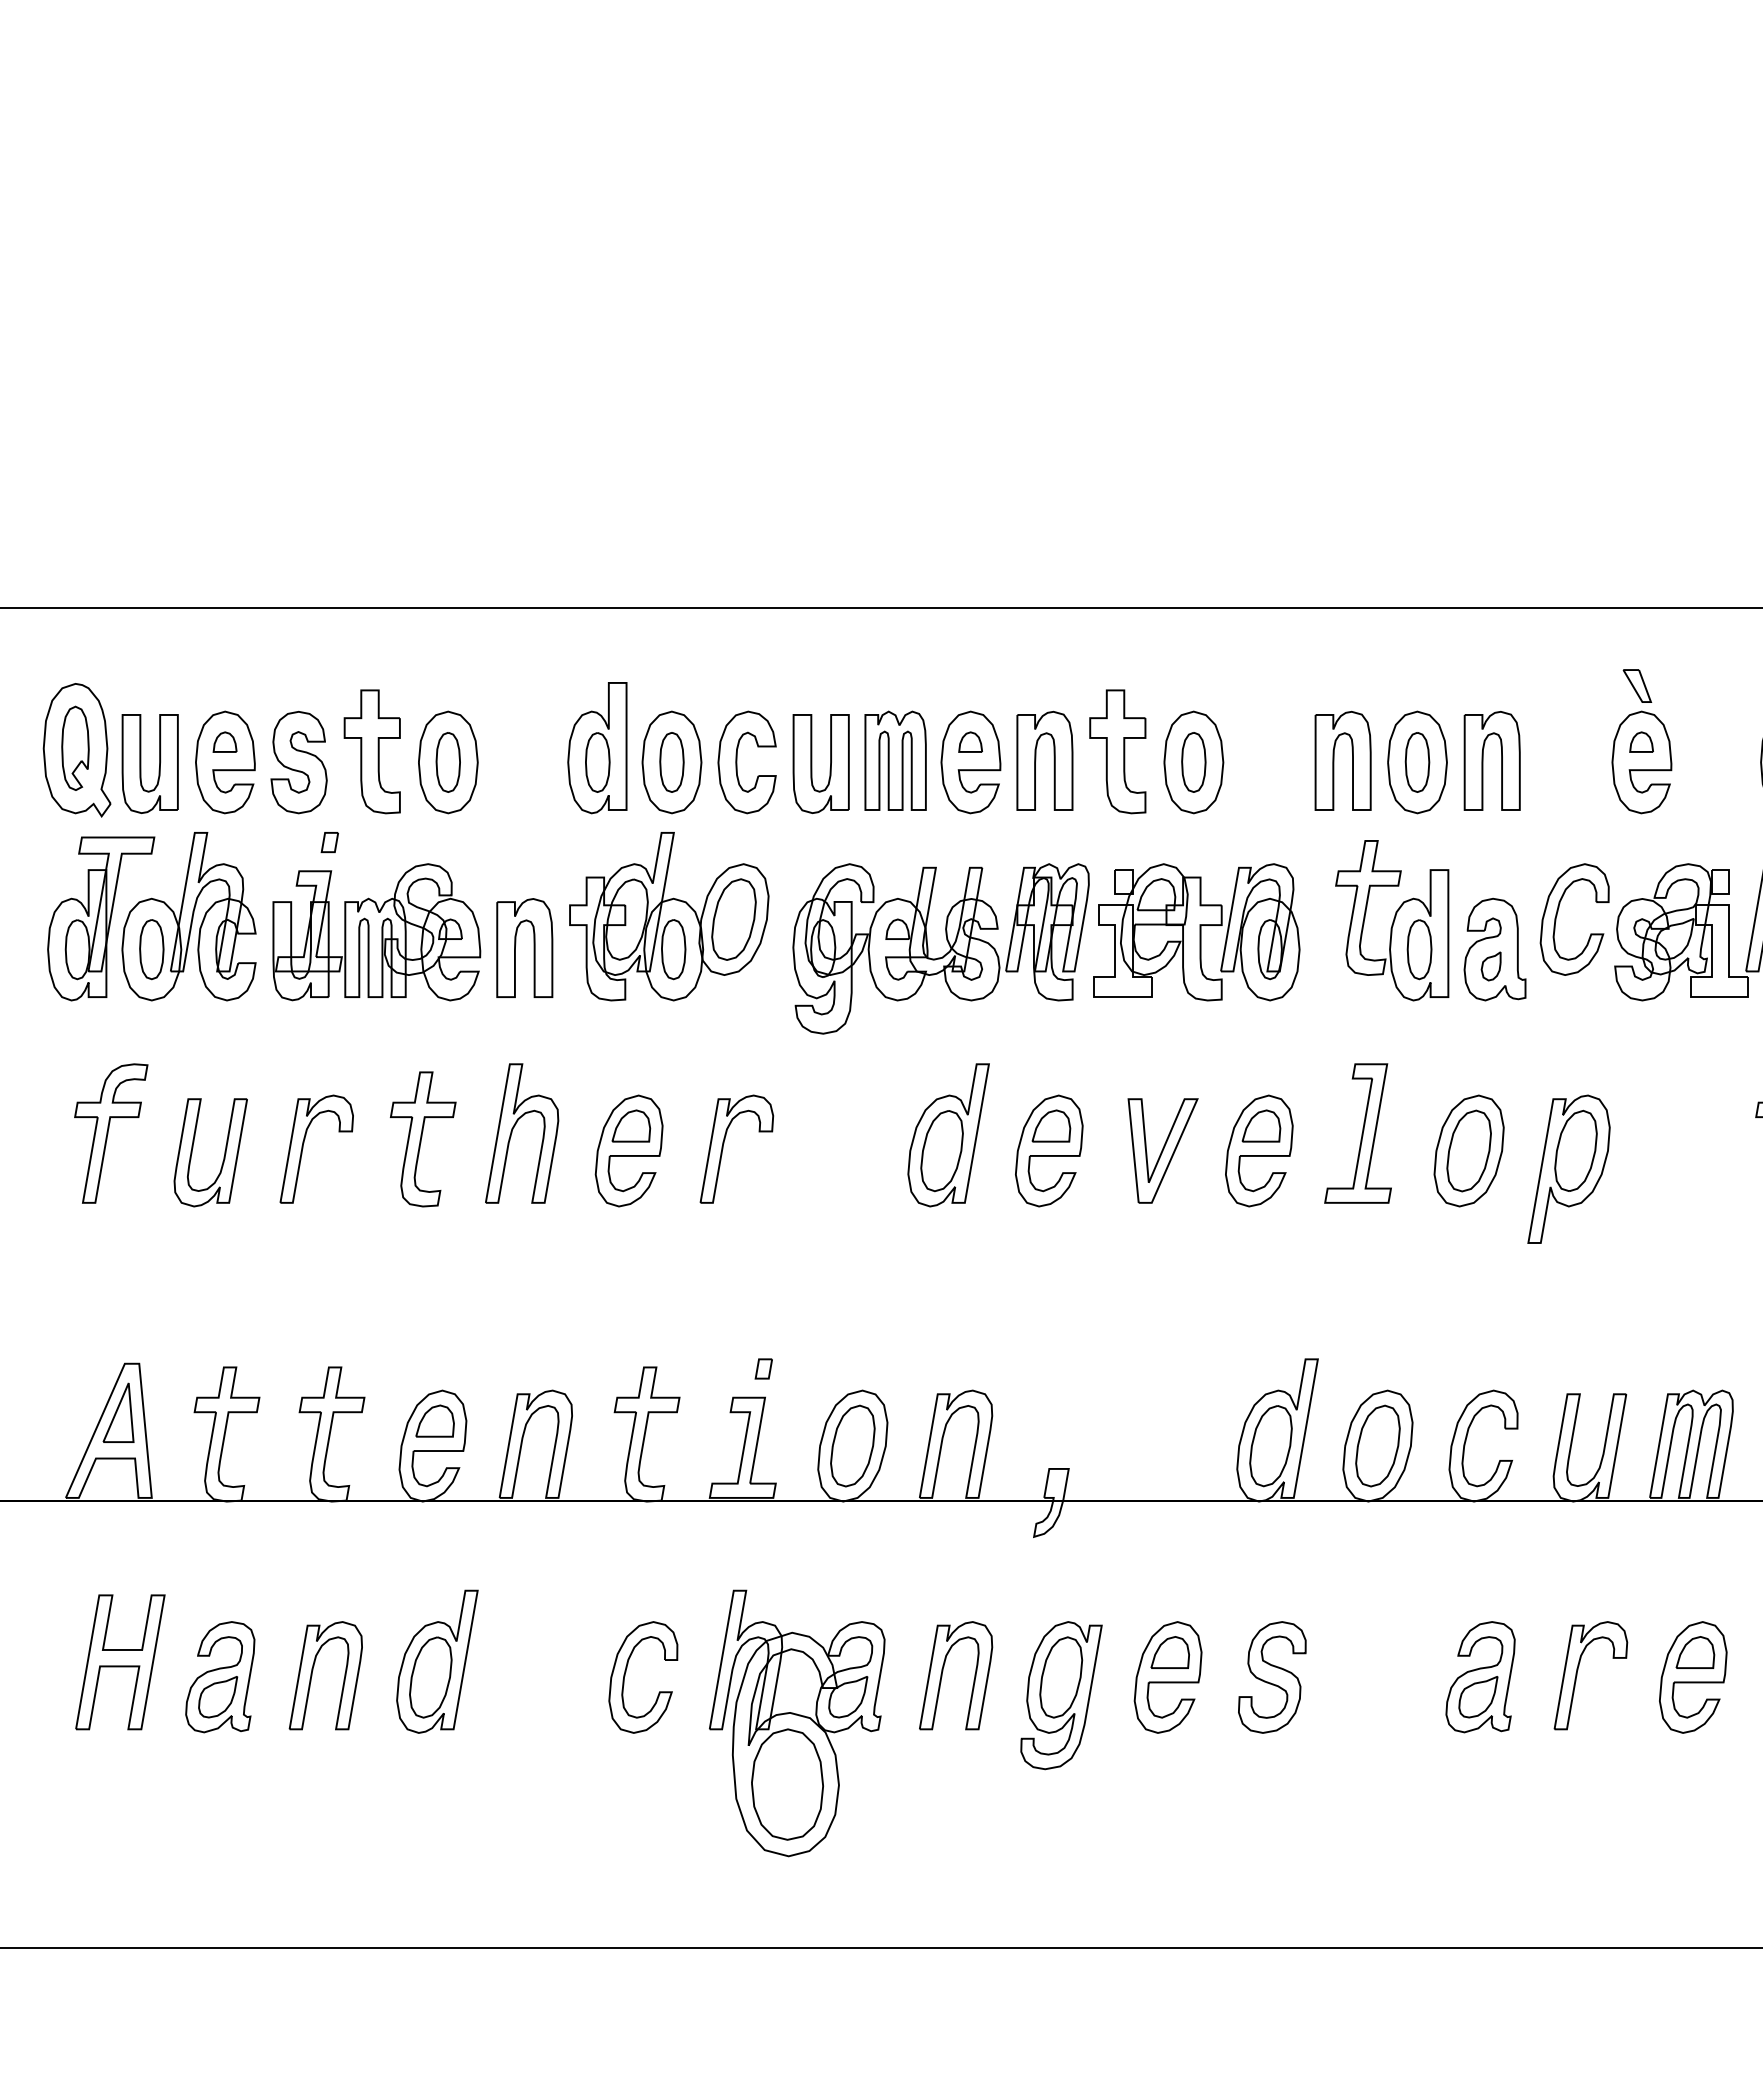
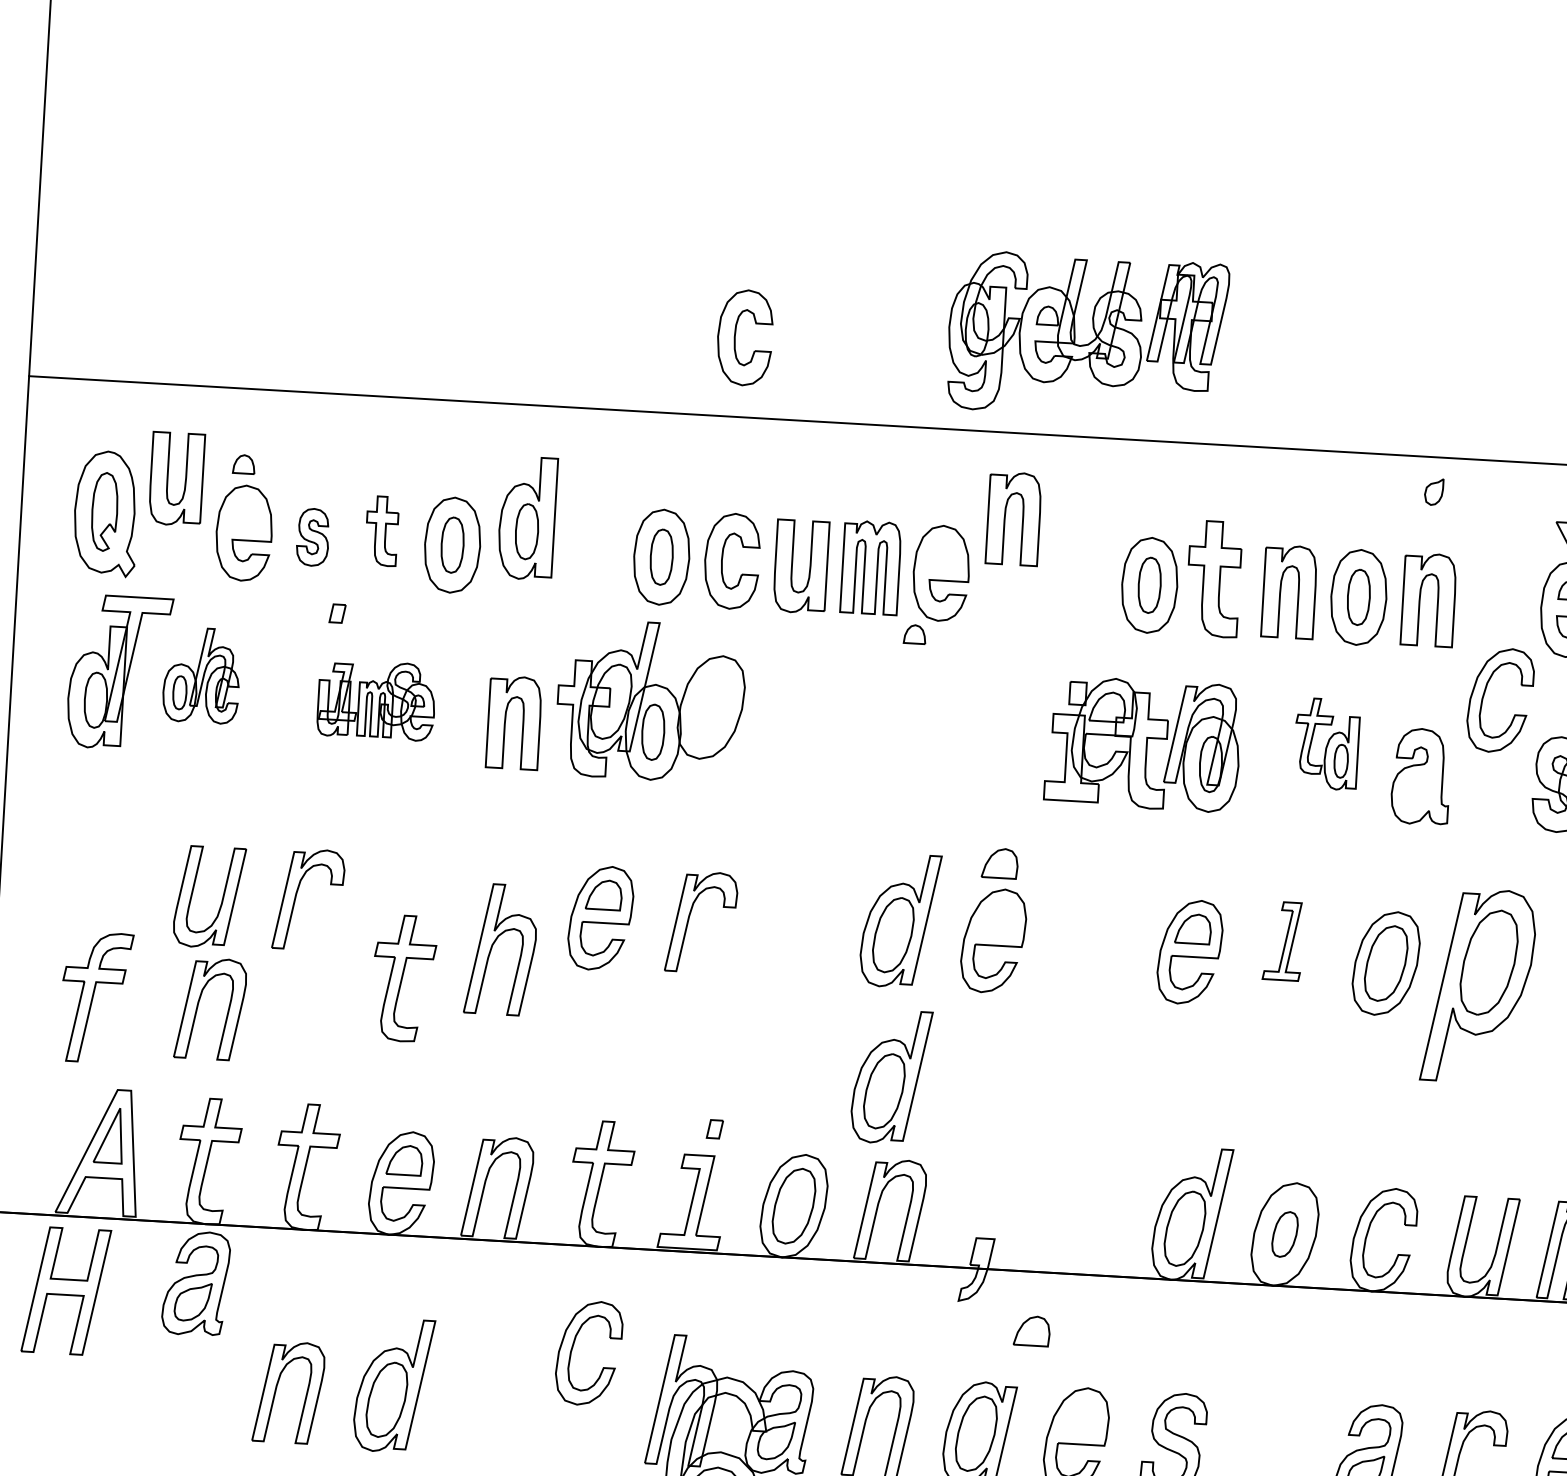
part: (737, 523) -> (735, 337), added
part: (224, 741) -> (243, 463), moved
part: (970, 741) -> (914, 633), moved
part: (597, 748) -> (527, 518), moved
part: (371, 751) -> (381, 530), size x0.6
part: (1117, 751) -> (1213, 578), moved
part: (1036, 760) -> (1005, 518), moved
part: (298, 762) -> (312, 537), size x0.6
part: (141, 763) -> (168, 478), moved
part: (1557, 915) -> (1484, 695), moved
part: (188, 916) -> (201, 675), size x0.6
part: (733, 919) -> (710, 707), removed
part: (1392, 920) -> (1326, 743), size x0.6
part: (376, 932) -> (376, 700), size x0.6
part: (945, 953) -> (1091, 340), moved
part: (1490, 966) -> (1433, 492), moved
part: (1051, 1125) -> (1000, 862), moved
part: (513, 1129) -> (493, 945), moved
part: (111, 1133) -> (96, 997), moved
part: (1357, 1133) -> (1282, 941), size x0.6
part: (422, 1139) -> (403, 978), moved
part: (1162, 1150) -> (1099, 946), removed
part: (1568, 1168) -> (1478, 985), size x1.4
part: (206, 1266) -> (199, 1003), added
part: (948, 1302) -> (891, 1077), added
part: (1377, 1445) -> (1284, 1233), size x0.6
part: (1169, 1652) -> (1031, 1330), moved
part: (120, 1662) -> (66, 1291), moved
part: (626, 1672) -> (573, 1347), moved
part: (220, 1677) -> (196, 1283), moved

